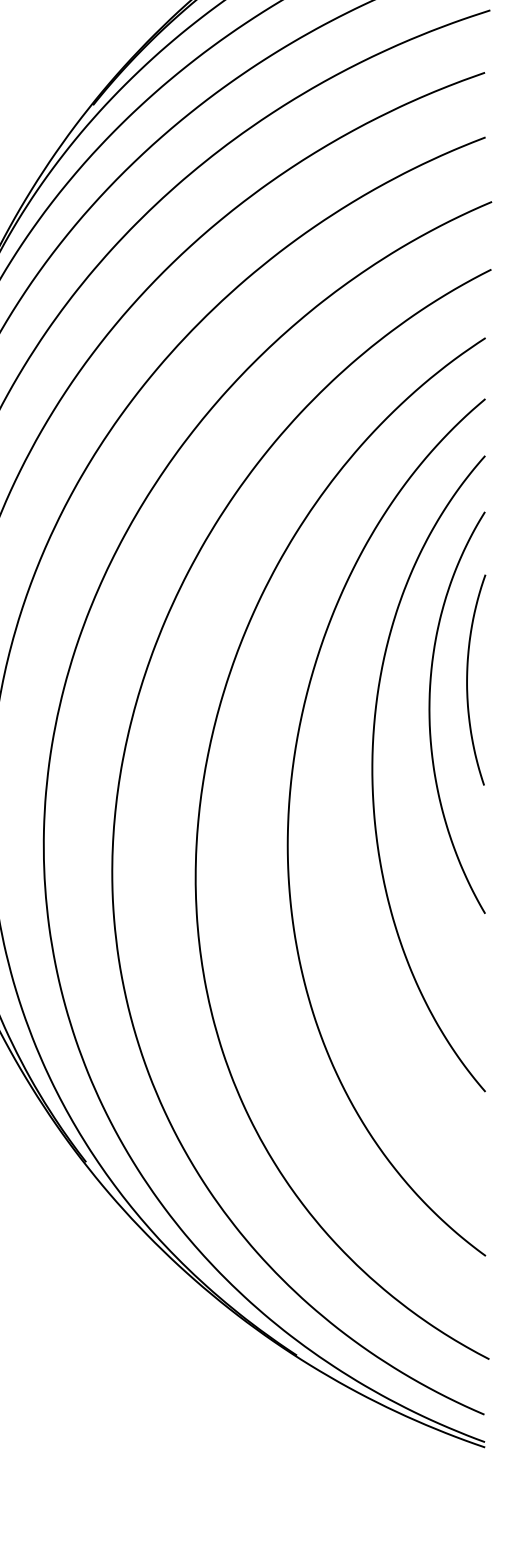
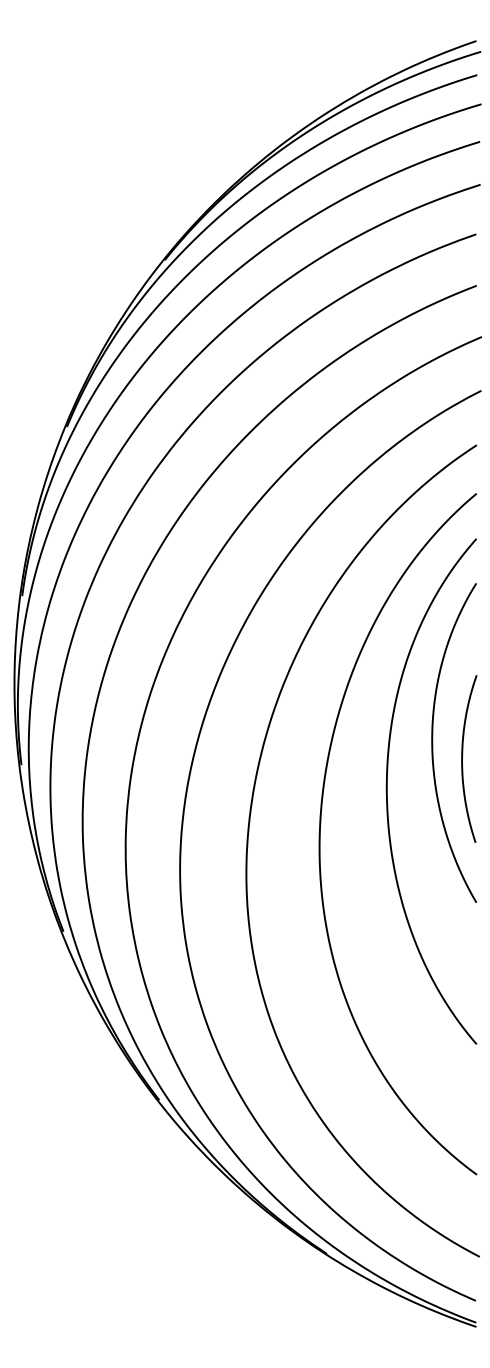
curve: (467, 679) -> (462, 758), moved

